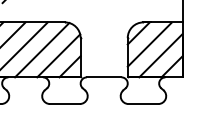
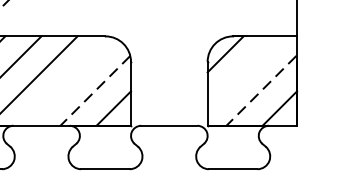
line: (149, 44) -> (243, 72), removed
line: (42, 50) -> (68, 82), removed
line: (58, 56) -> (94, 91), solid -> dashed
line: (160, 56) -> (260, 91), solid -> dashed

